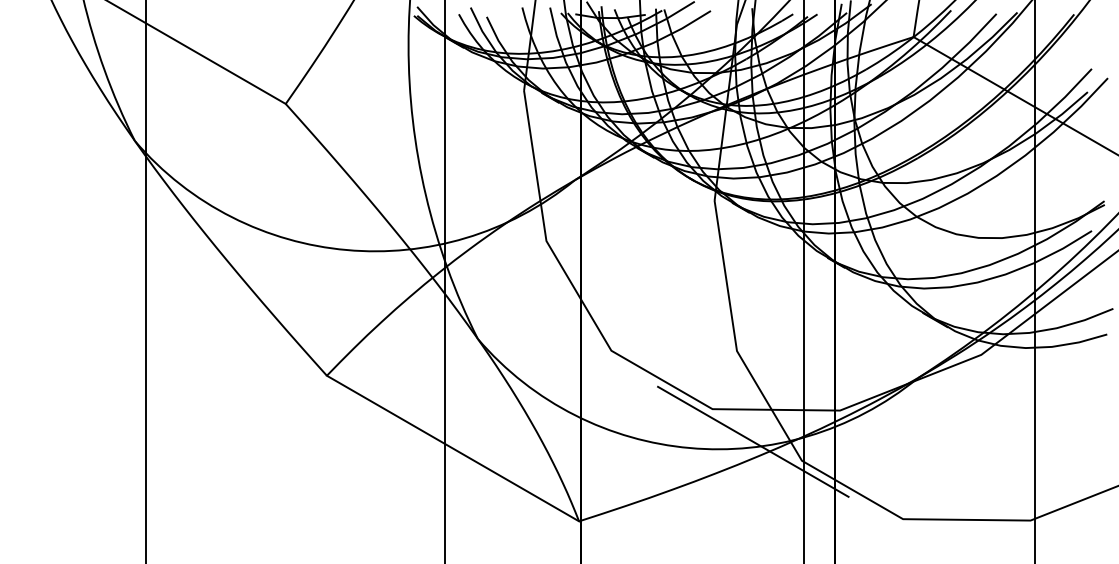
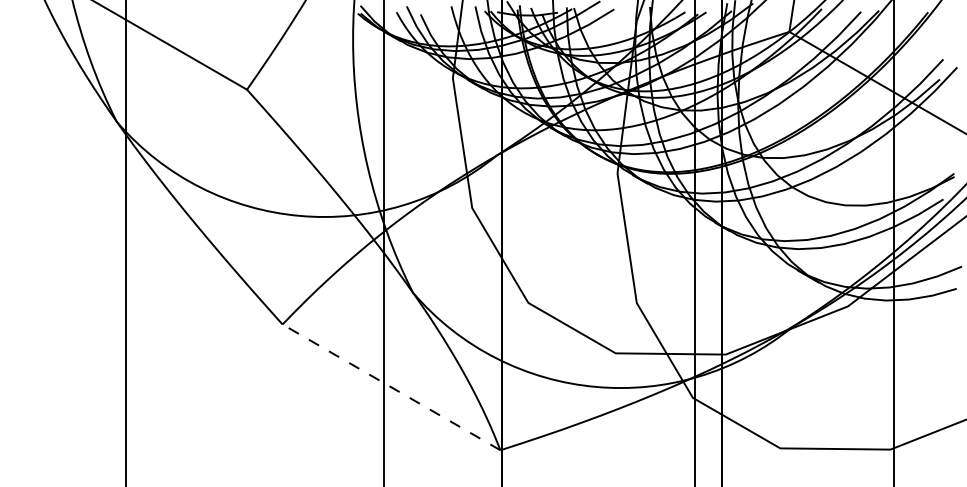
line: (753, 441) -> (651, 381), removed
line: (453, 448) -> (391, 387), solid -> dashed

